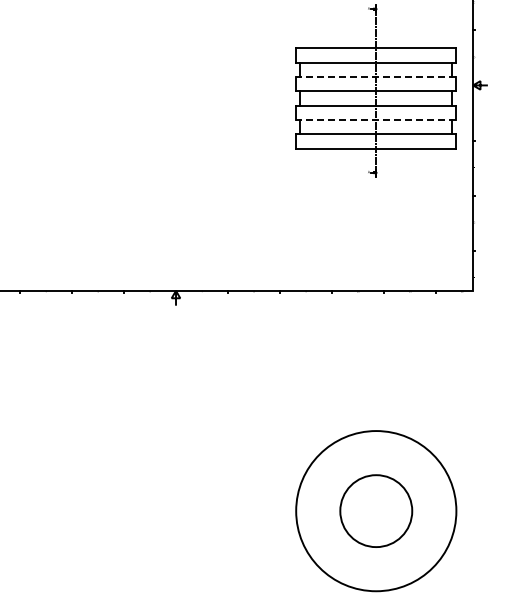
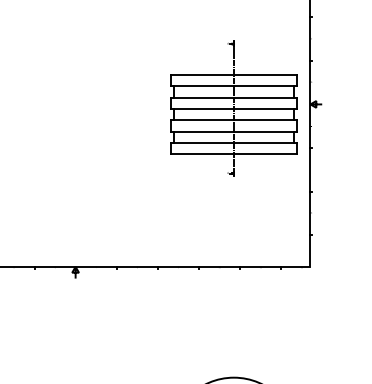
line: (375, 77) -> (233, 98), dashed -> solid
line: (375, 119) -> (233, 131), dashed -> solid

